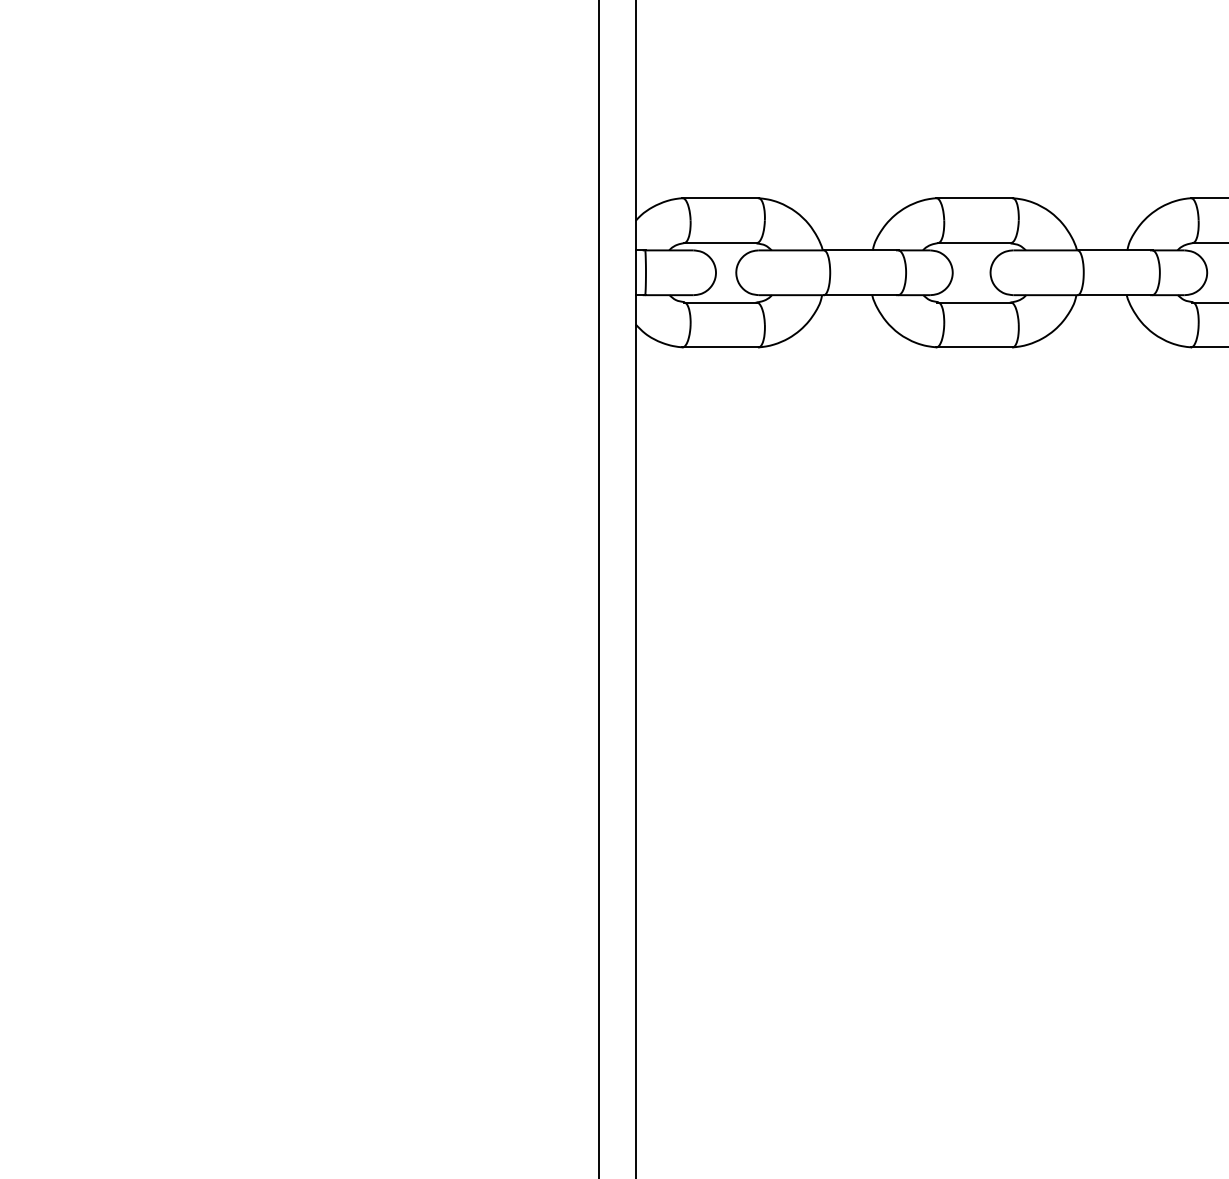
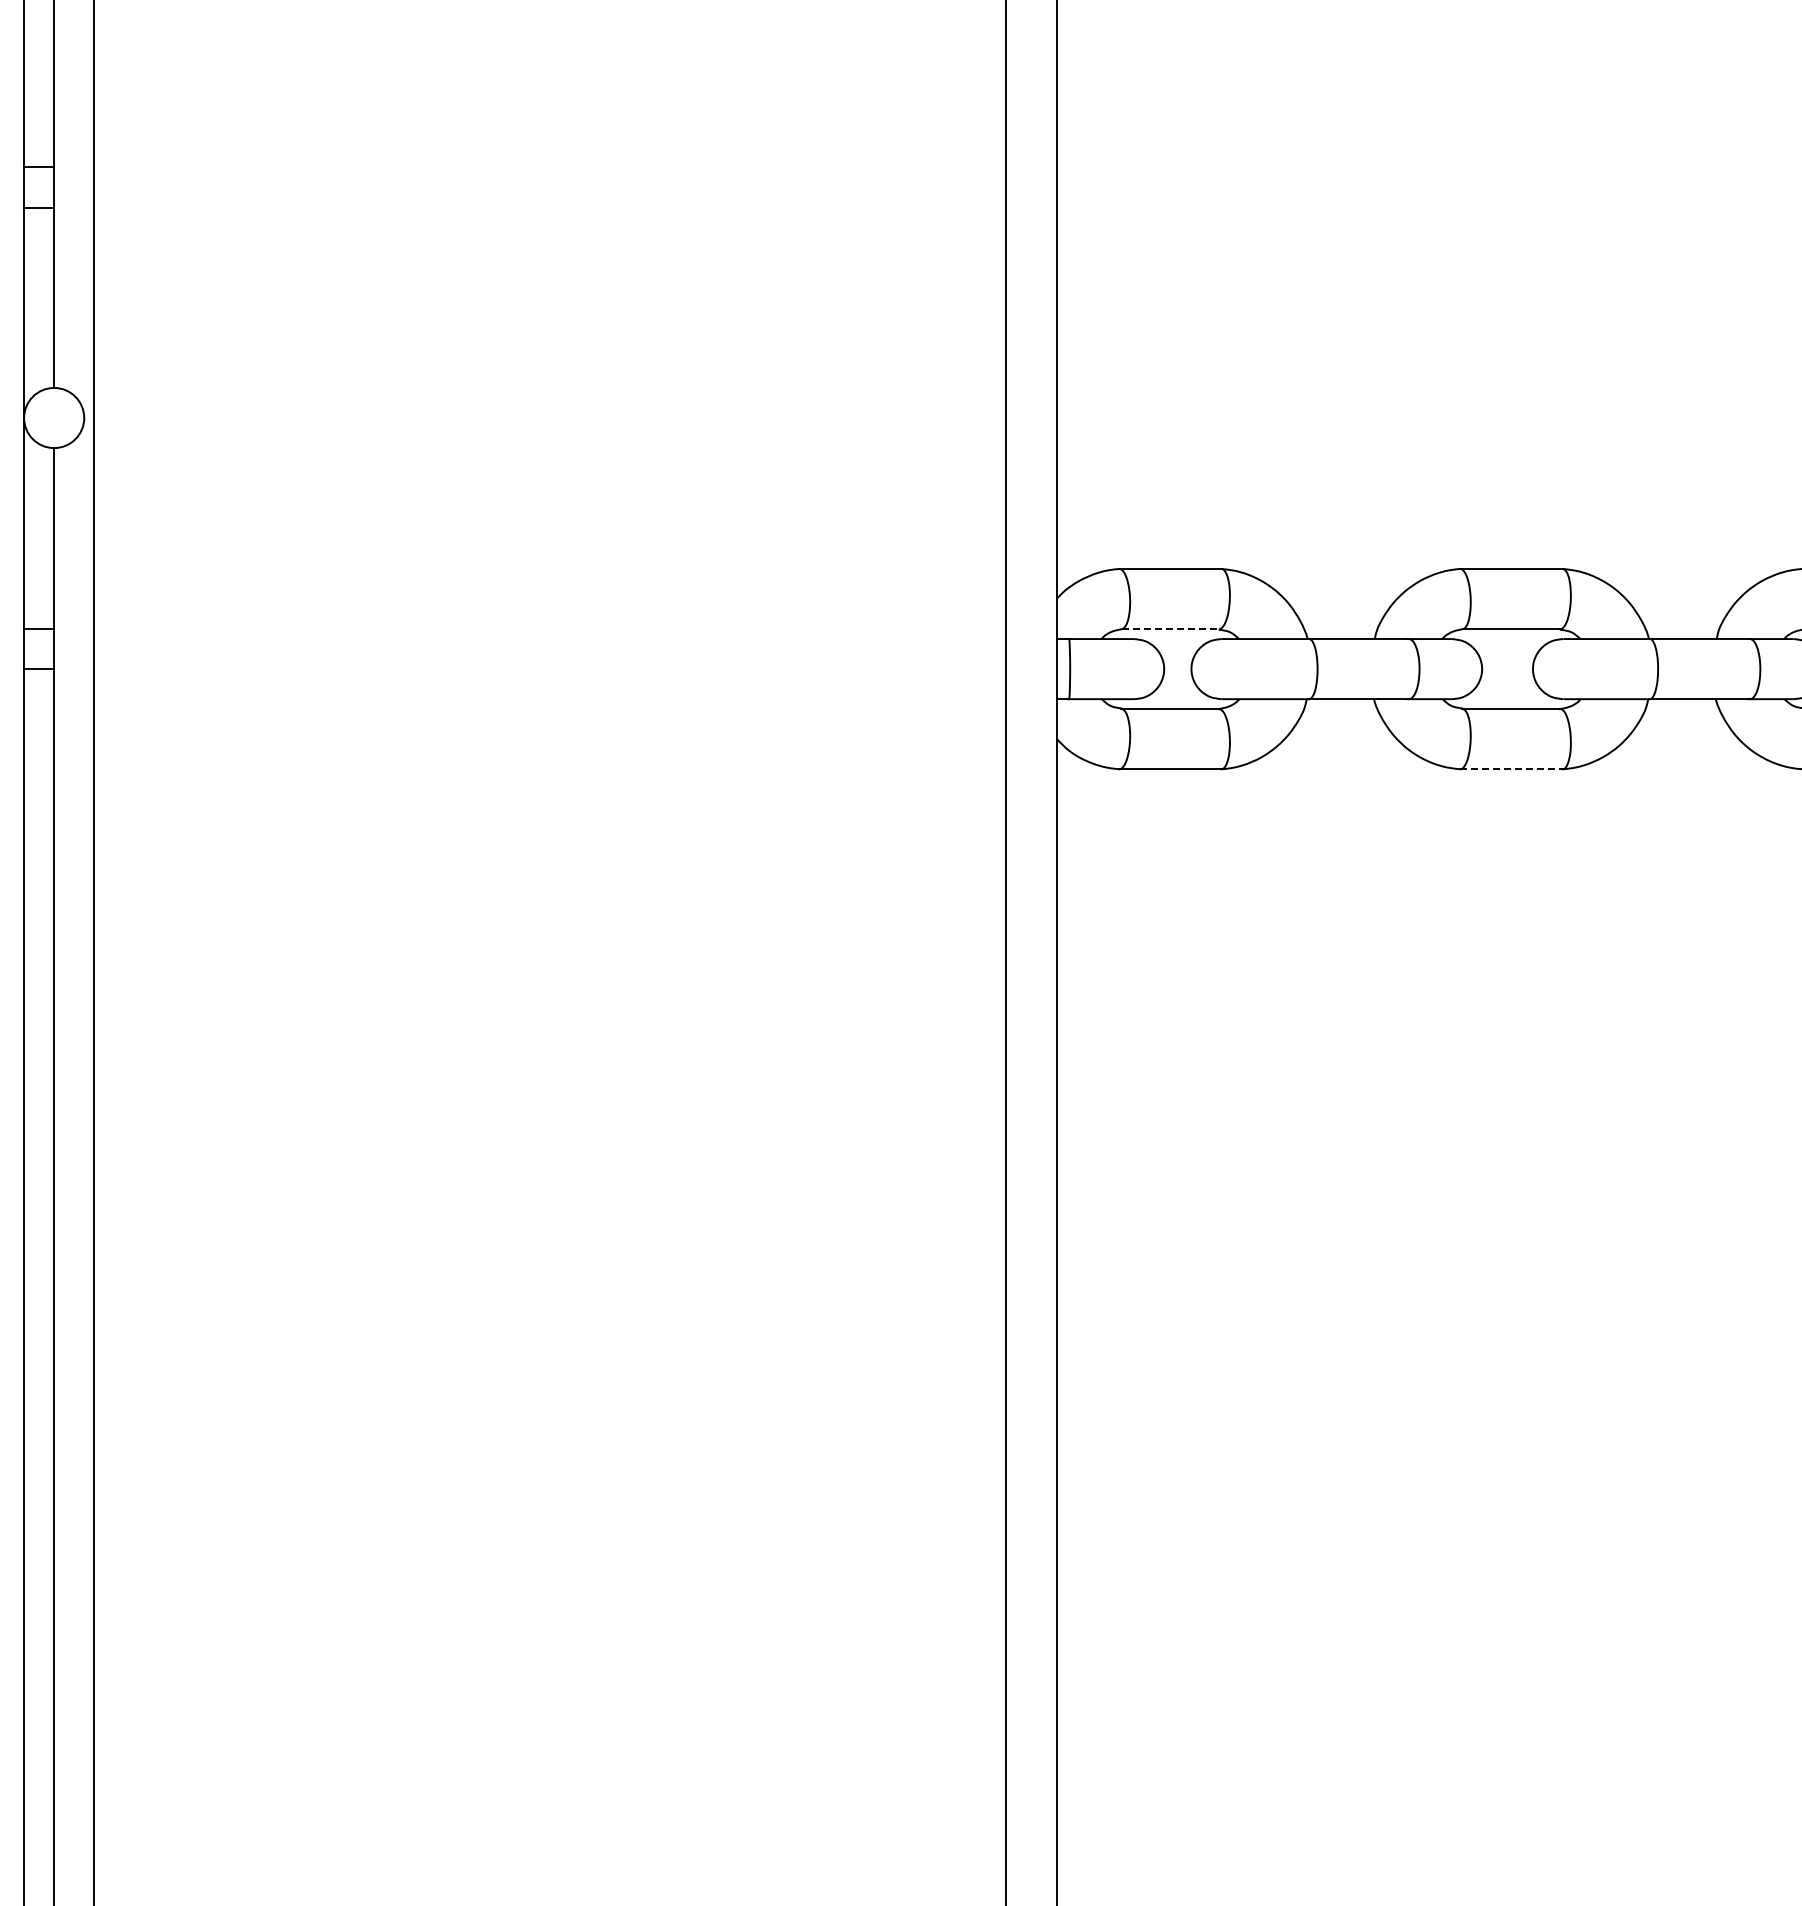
line: (721, 243) -> (1171, 629), solid -> dashed
line: (974, 347) -> (1511, 769), solid -> dashed

